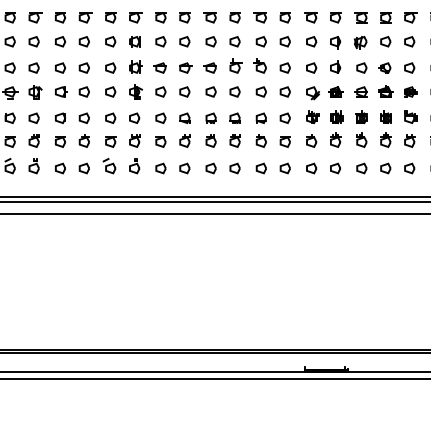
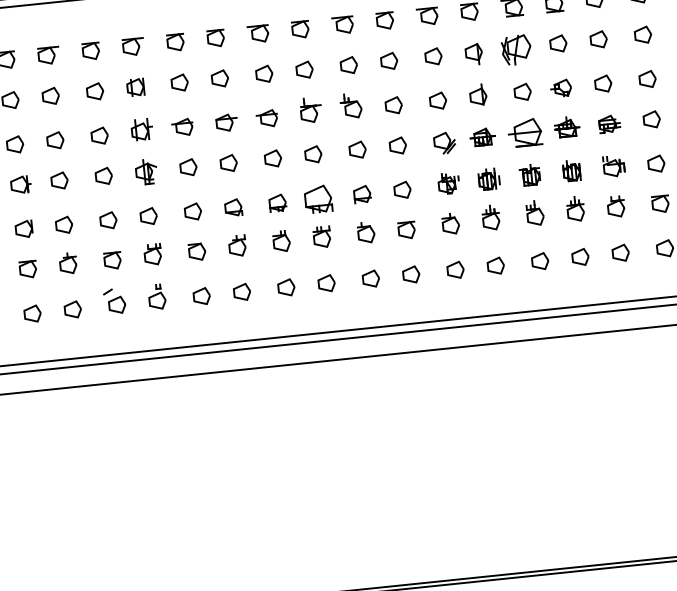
part: (360, 42) -> (515, 49), size x1.4
part: (360, 91) -> (524, 132), size x1.6
part: (234, 117) -> (316, 197), size x1.6

